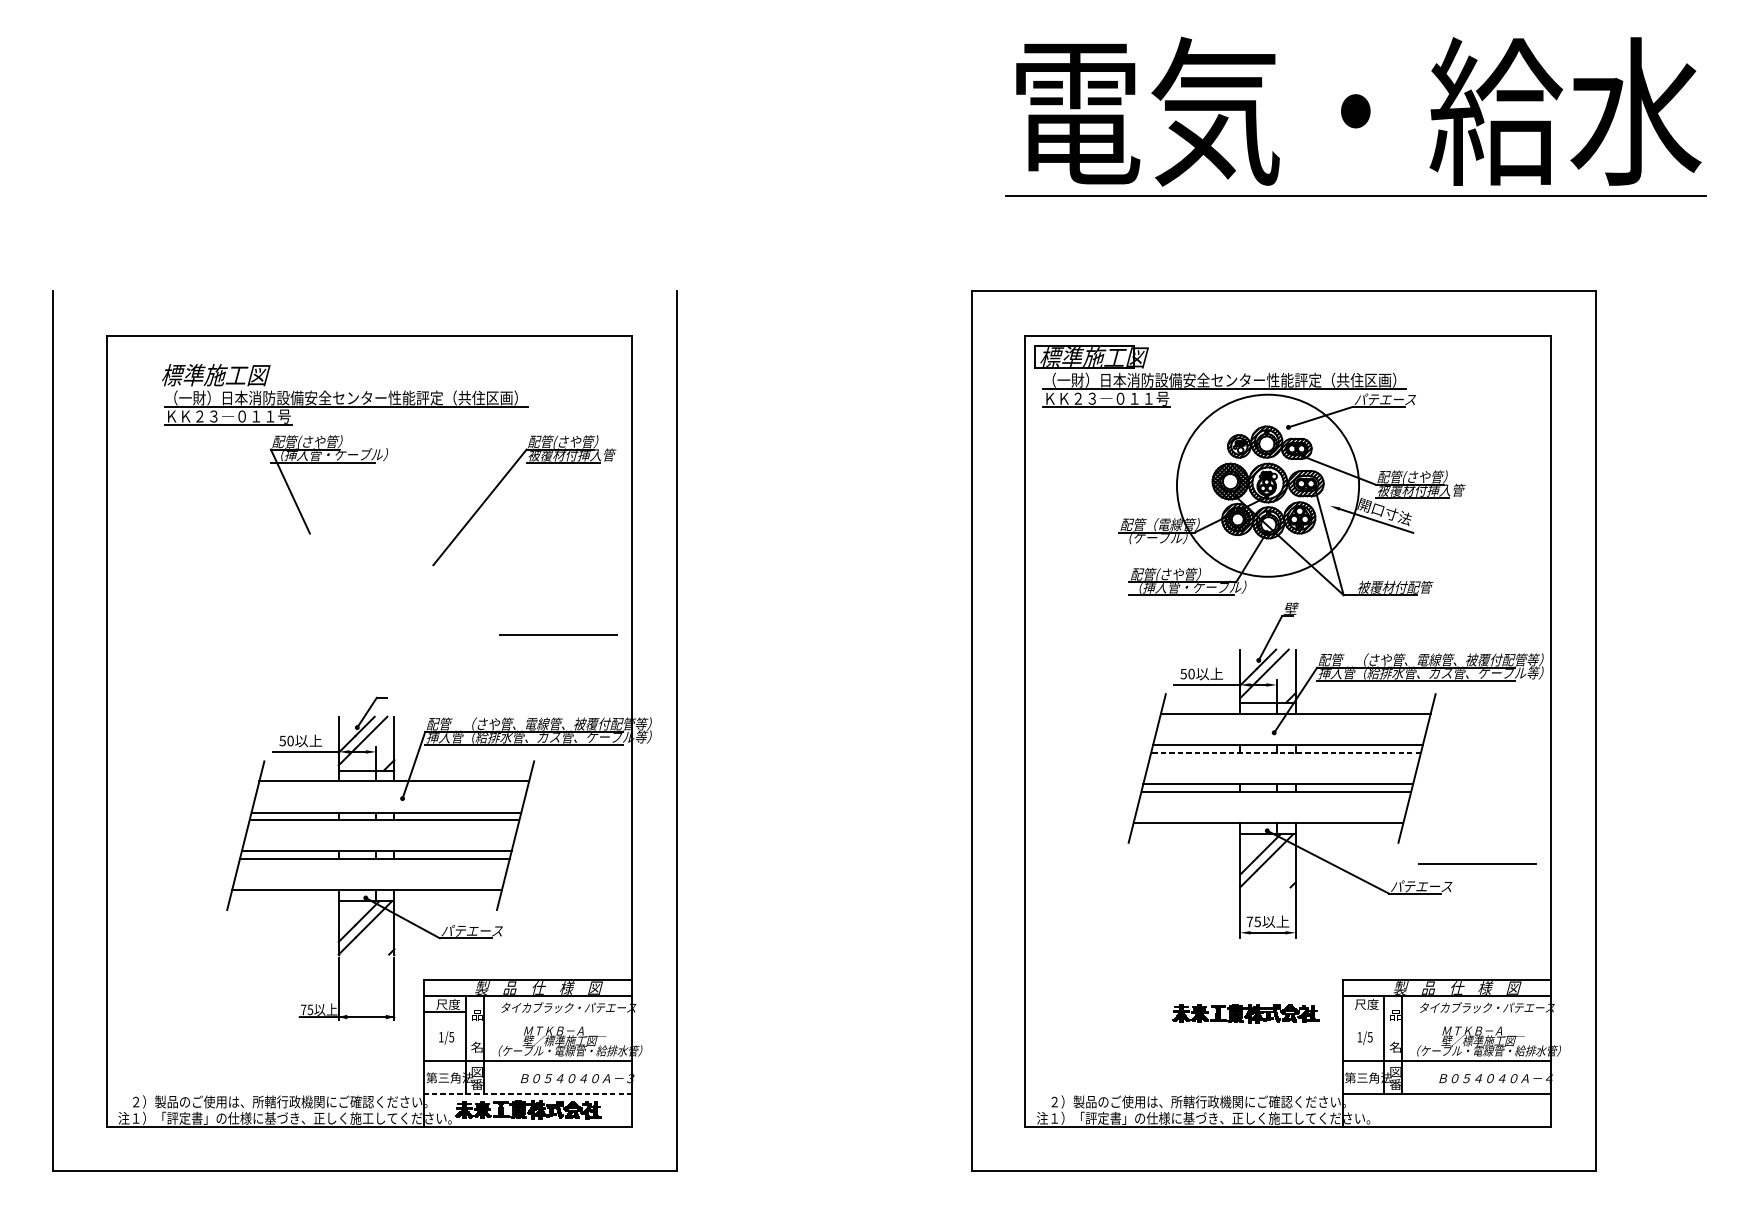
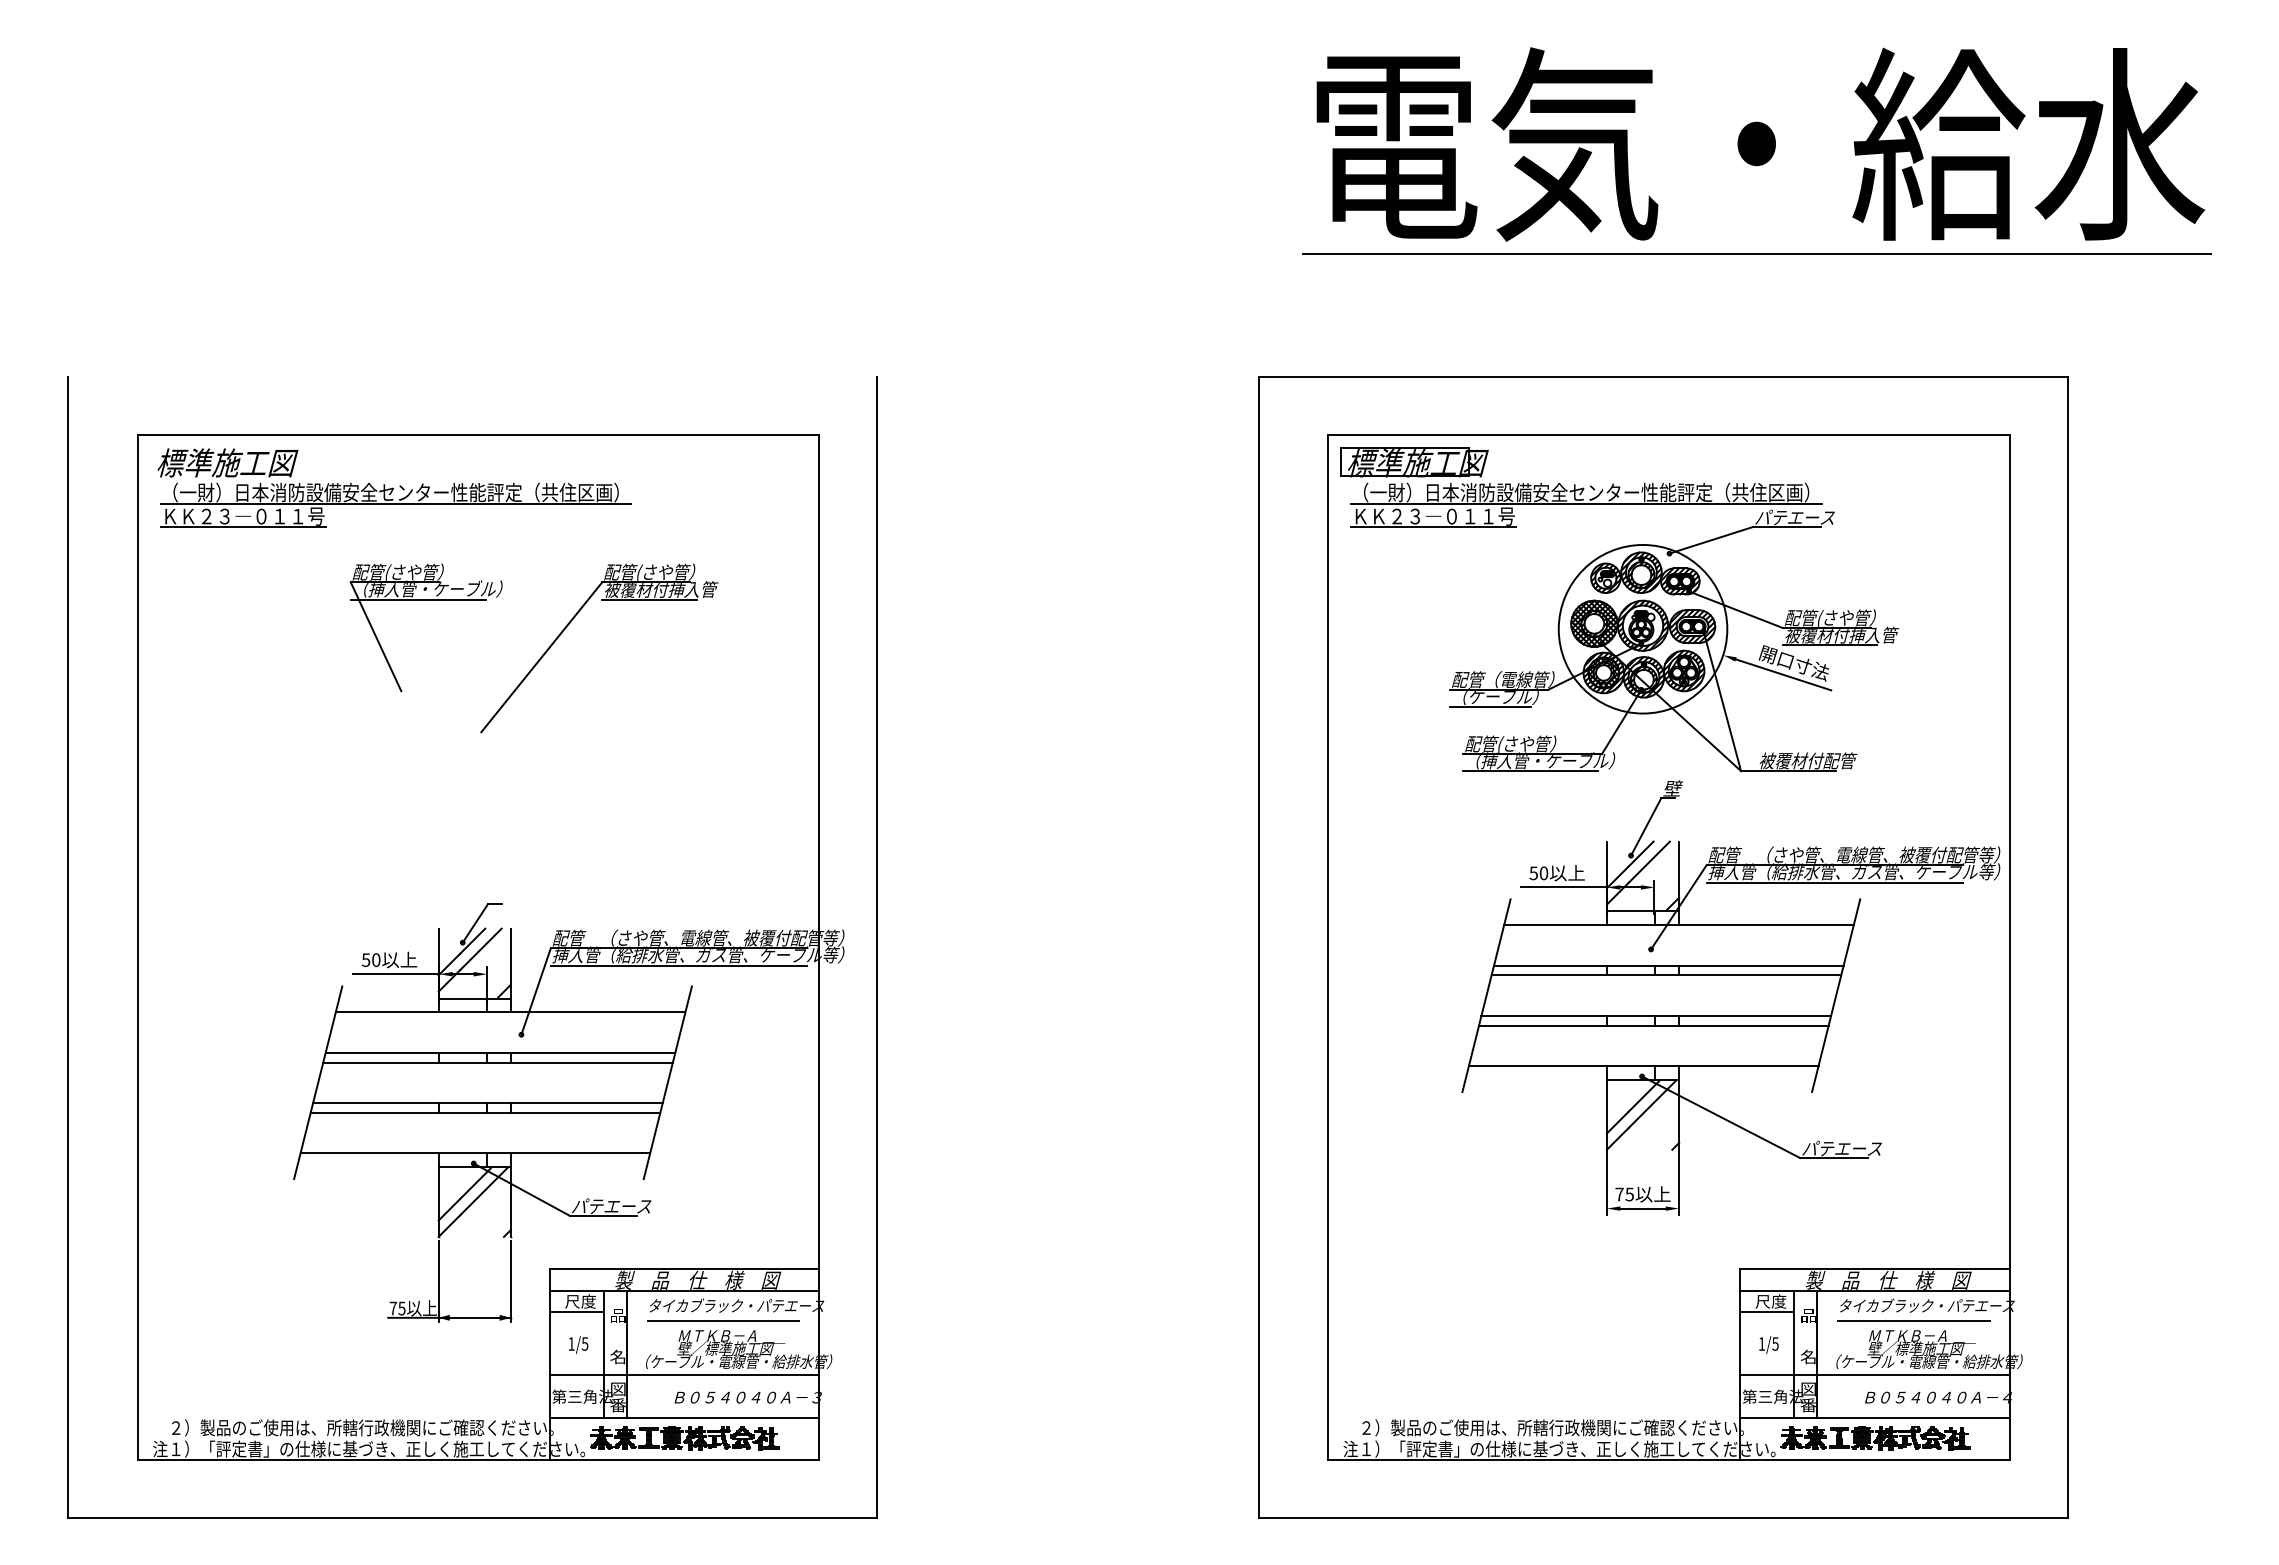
part: (344, 394) -> (394, 487), moved
part: (502, 480) -> (571, 622), moved
circle: (1267, 485) -> (1642, 628), size x0.71
line: (1150, 546) -> (1490, 707), added
line: (558, 634) -> (723, 1320), moved
line: (1286, 752) -> (1666, 975), dashed -> solid
line: (1476, 863) -> (1913, 1320), moved
line: (1363, 1012) -> (1766, 1311), added
part: (1246, 1013) -> (1875, 1438), moved
line: (528, 1093) -> (684, 1417), dashed -> solid

